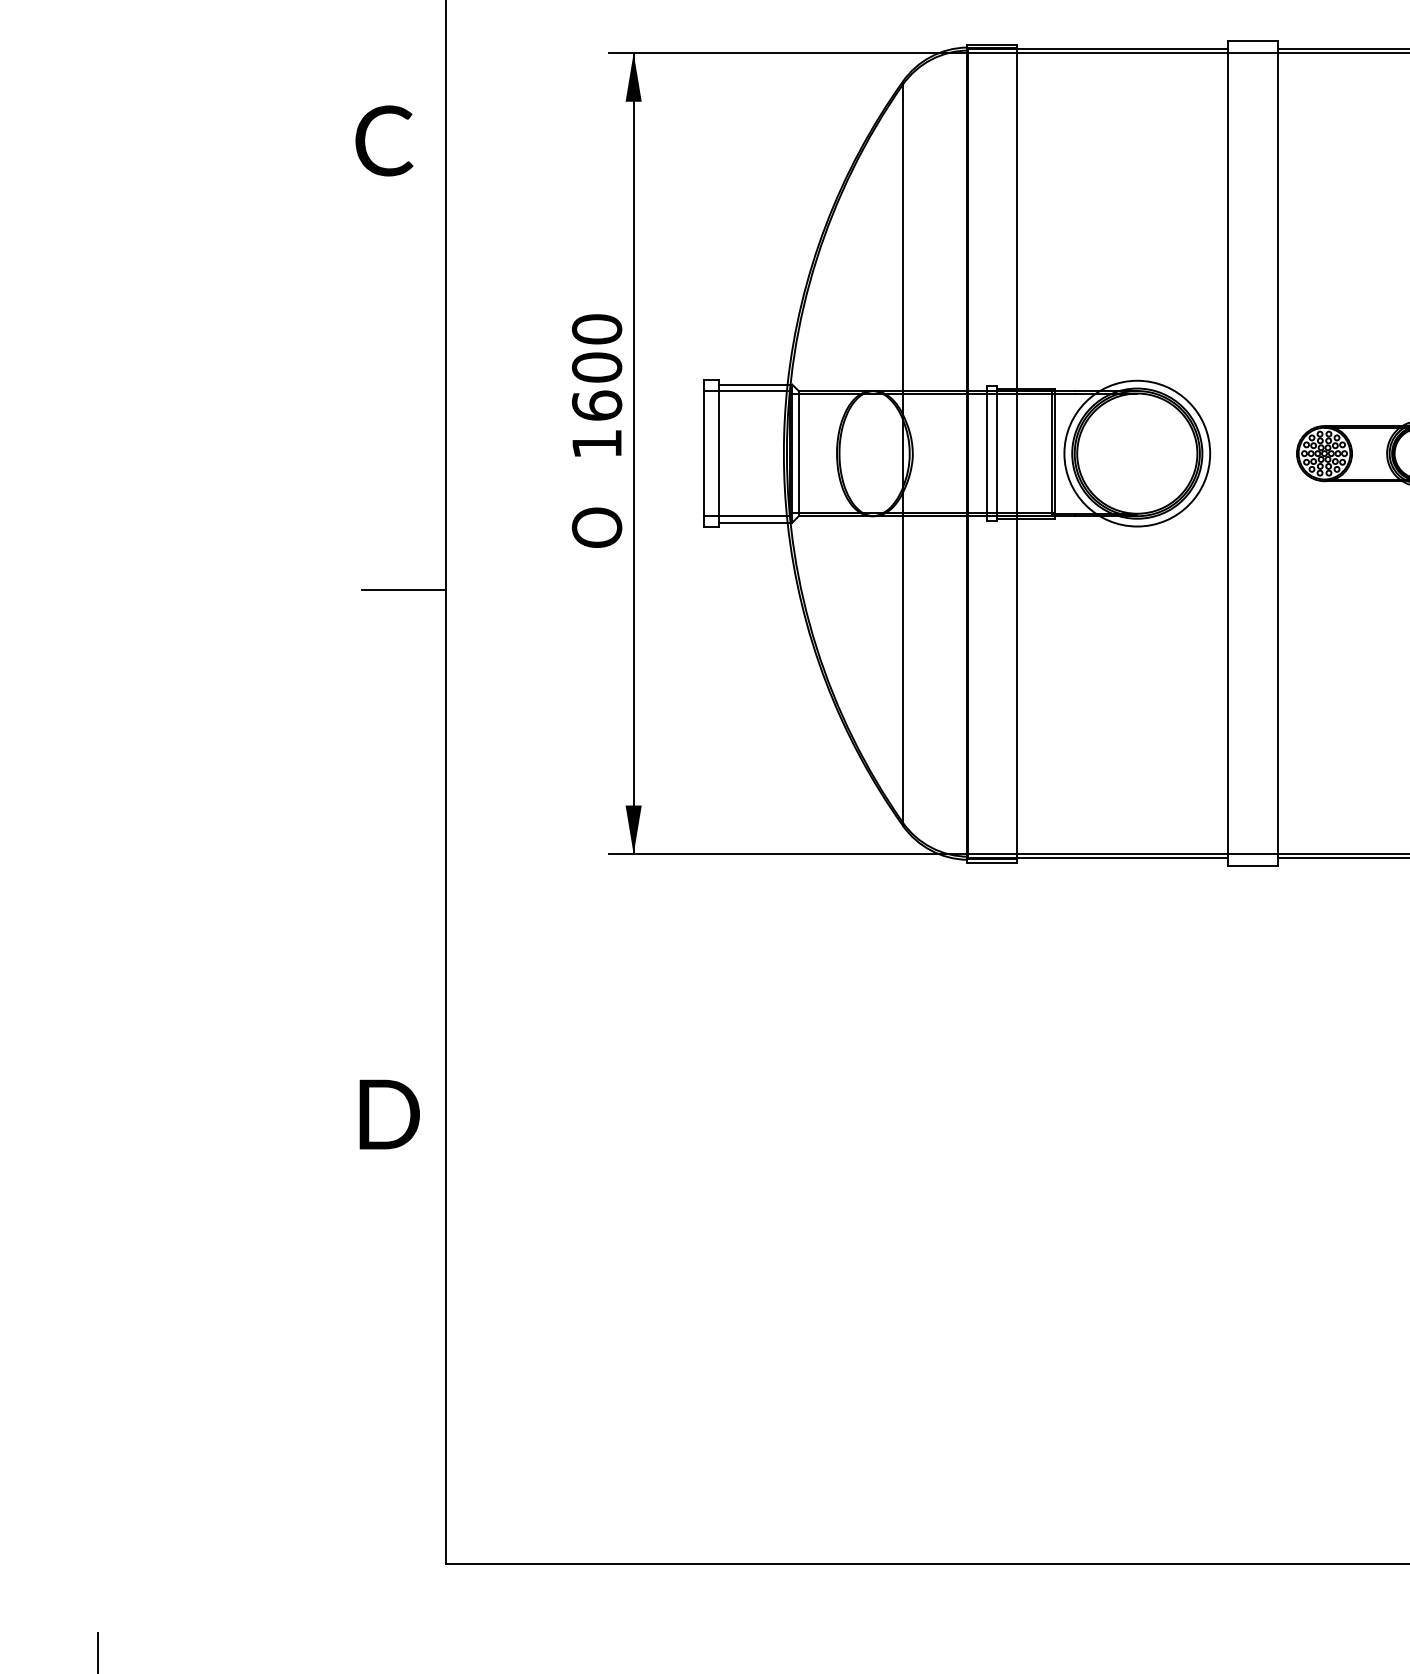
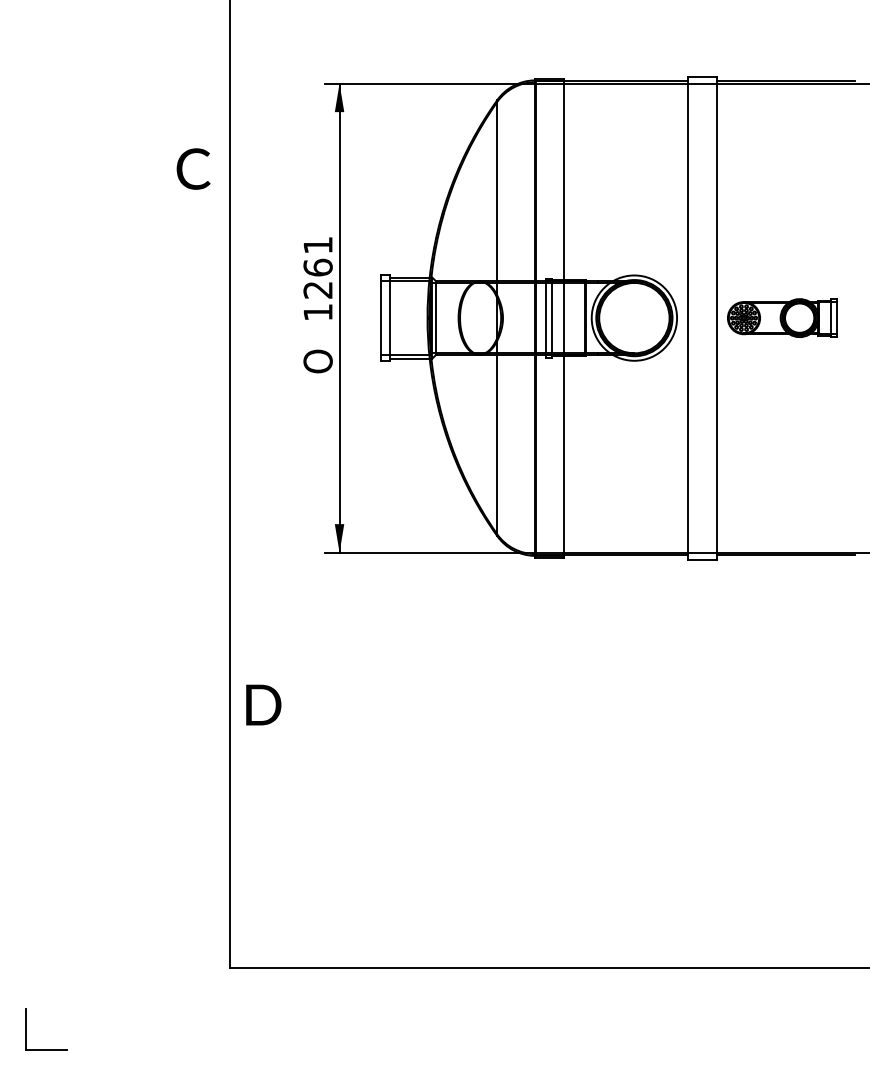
text: (384, 139) -> (193, 168), moved
text: (595, 367) -> (317, 267), 1600 -> 1261
line: (402, 590) -> (204, 398), removed
text: (389, 1113) -> (263, 704), moved

